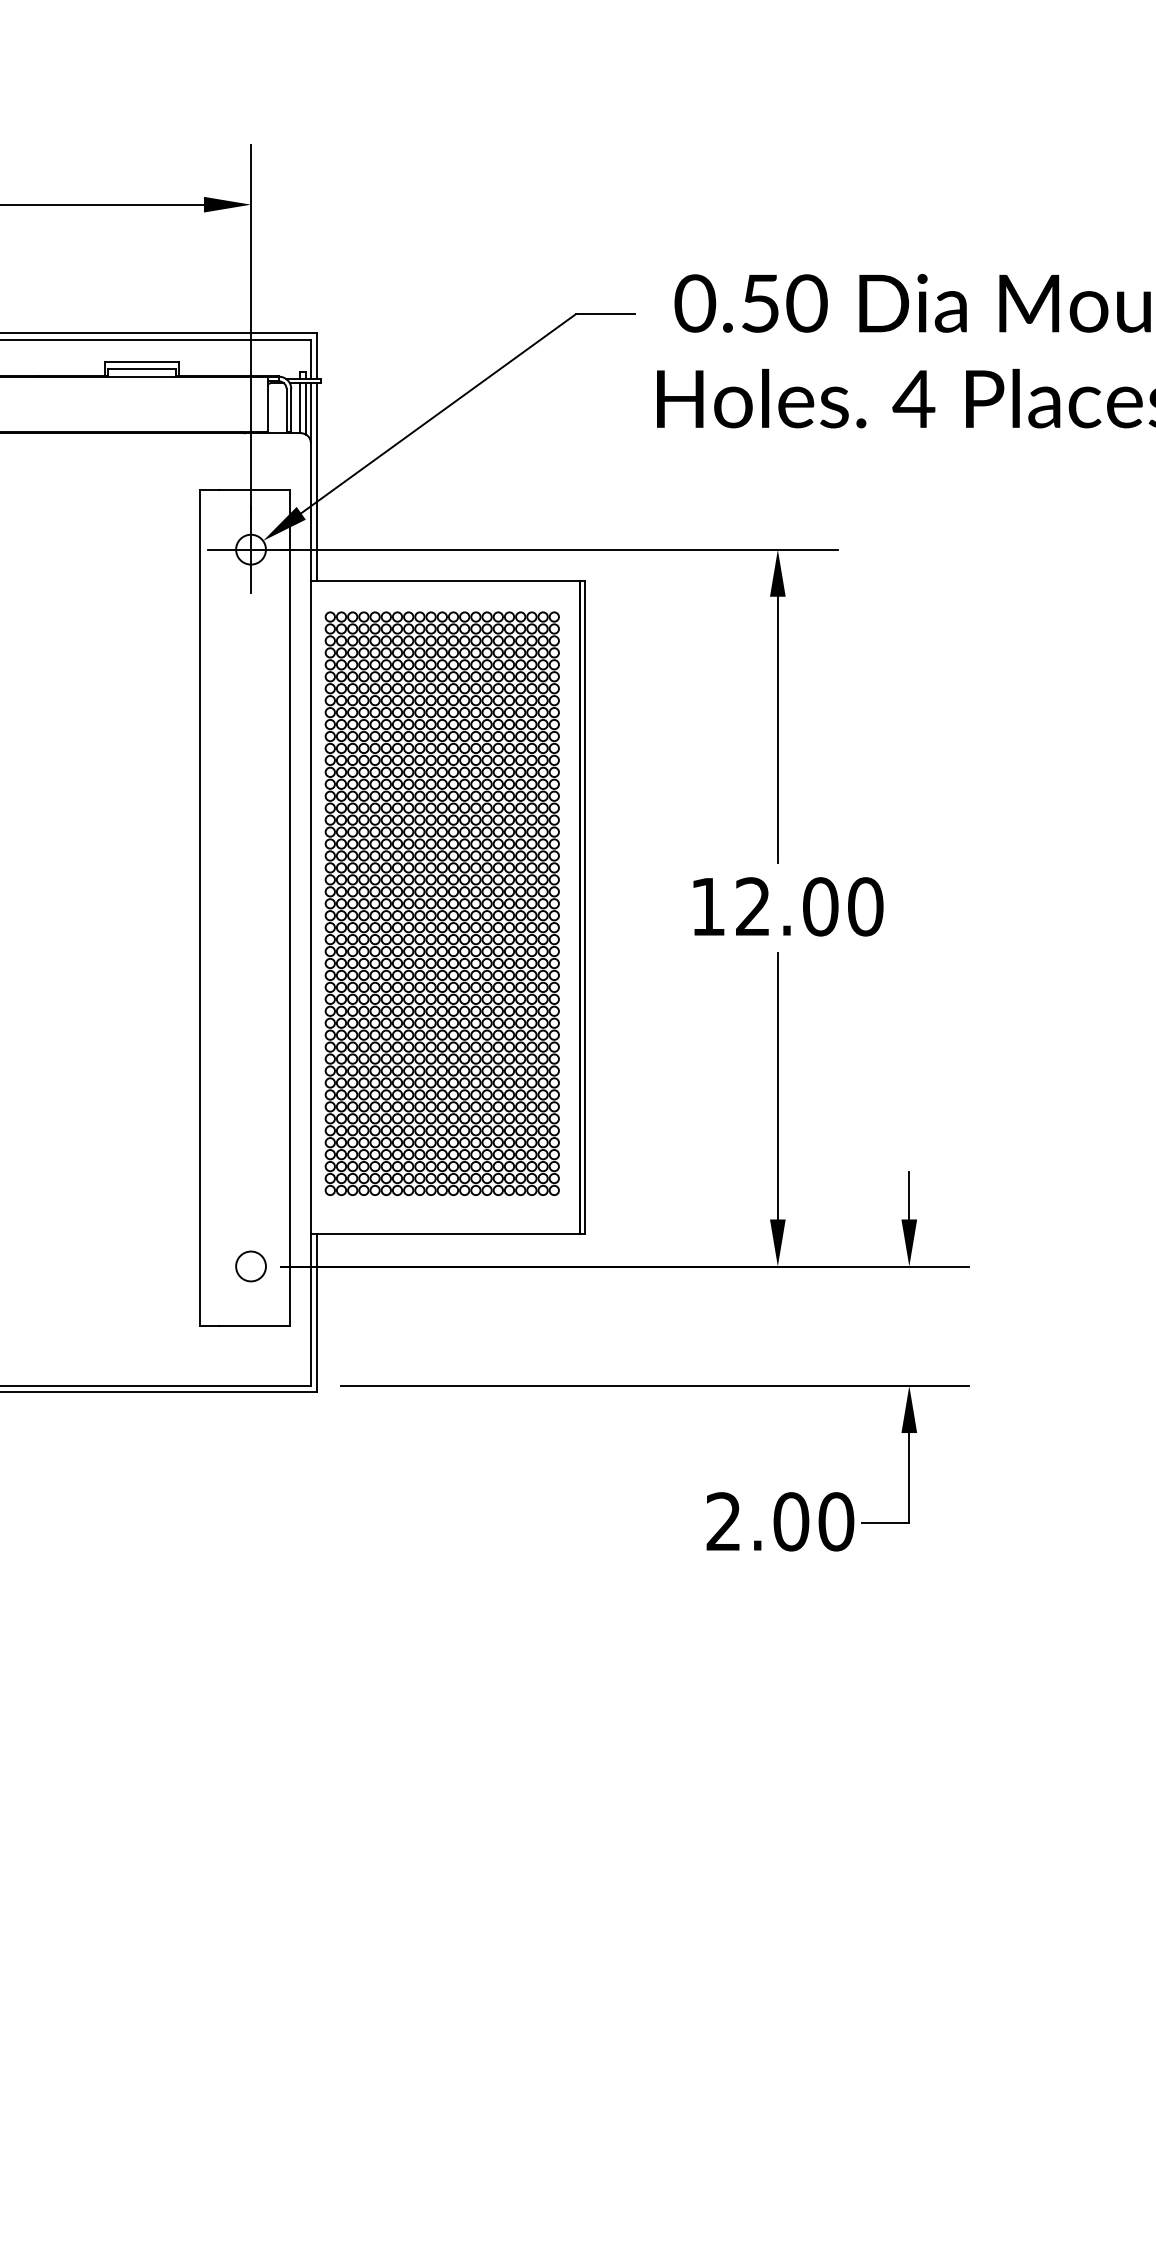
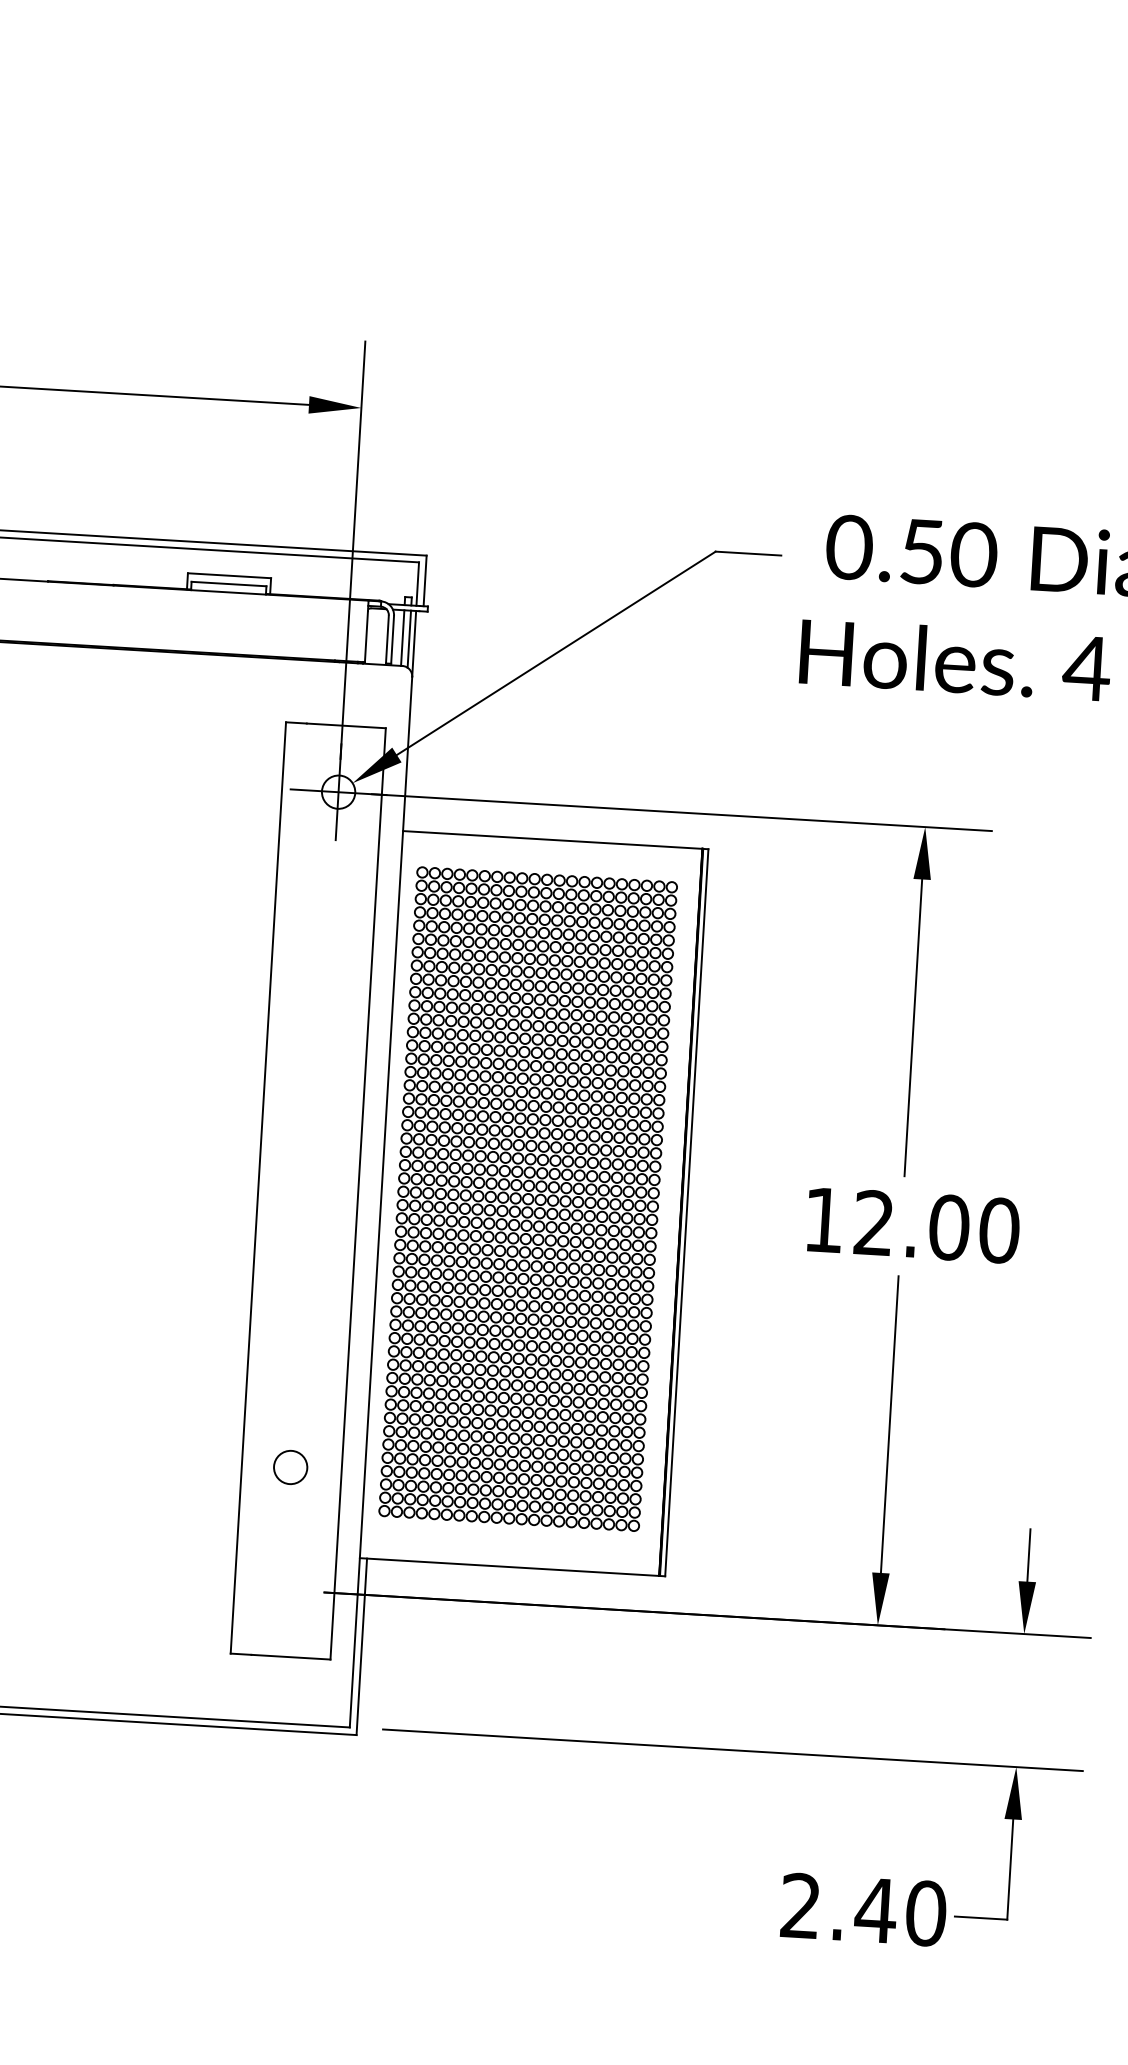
line: (317, 482) -> (417, 721), removed
circle: (250, 1266) -> (290, 1467), moved
text: (790, 1521) -> (875, 1910), 2.00 -> 2.40

